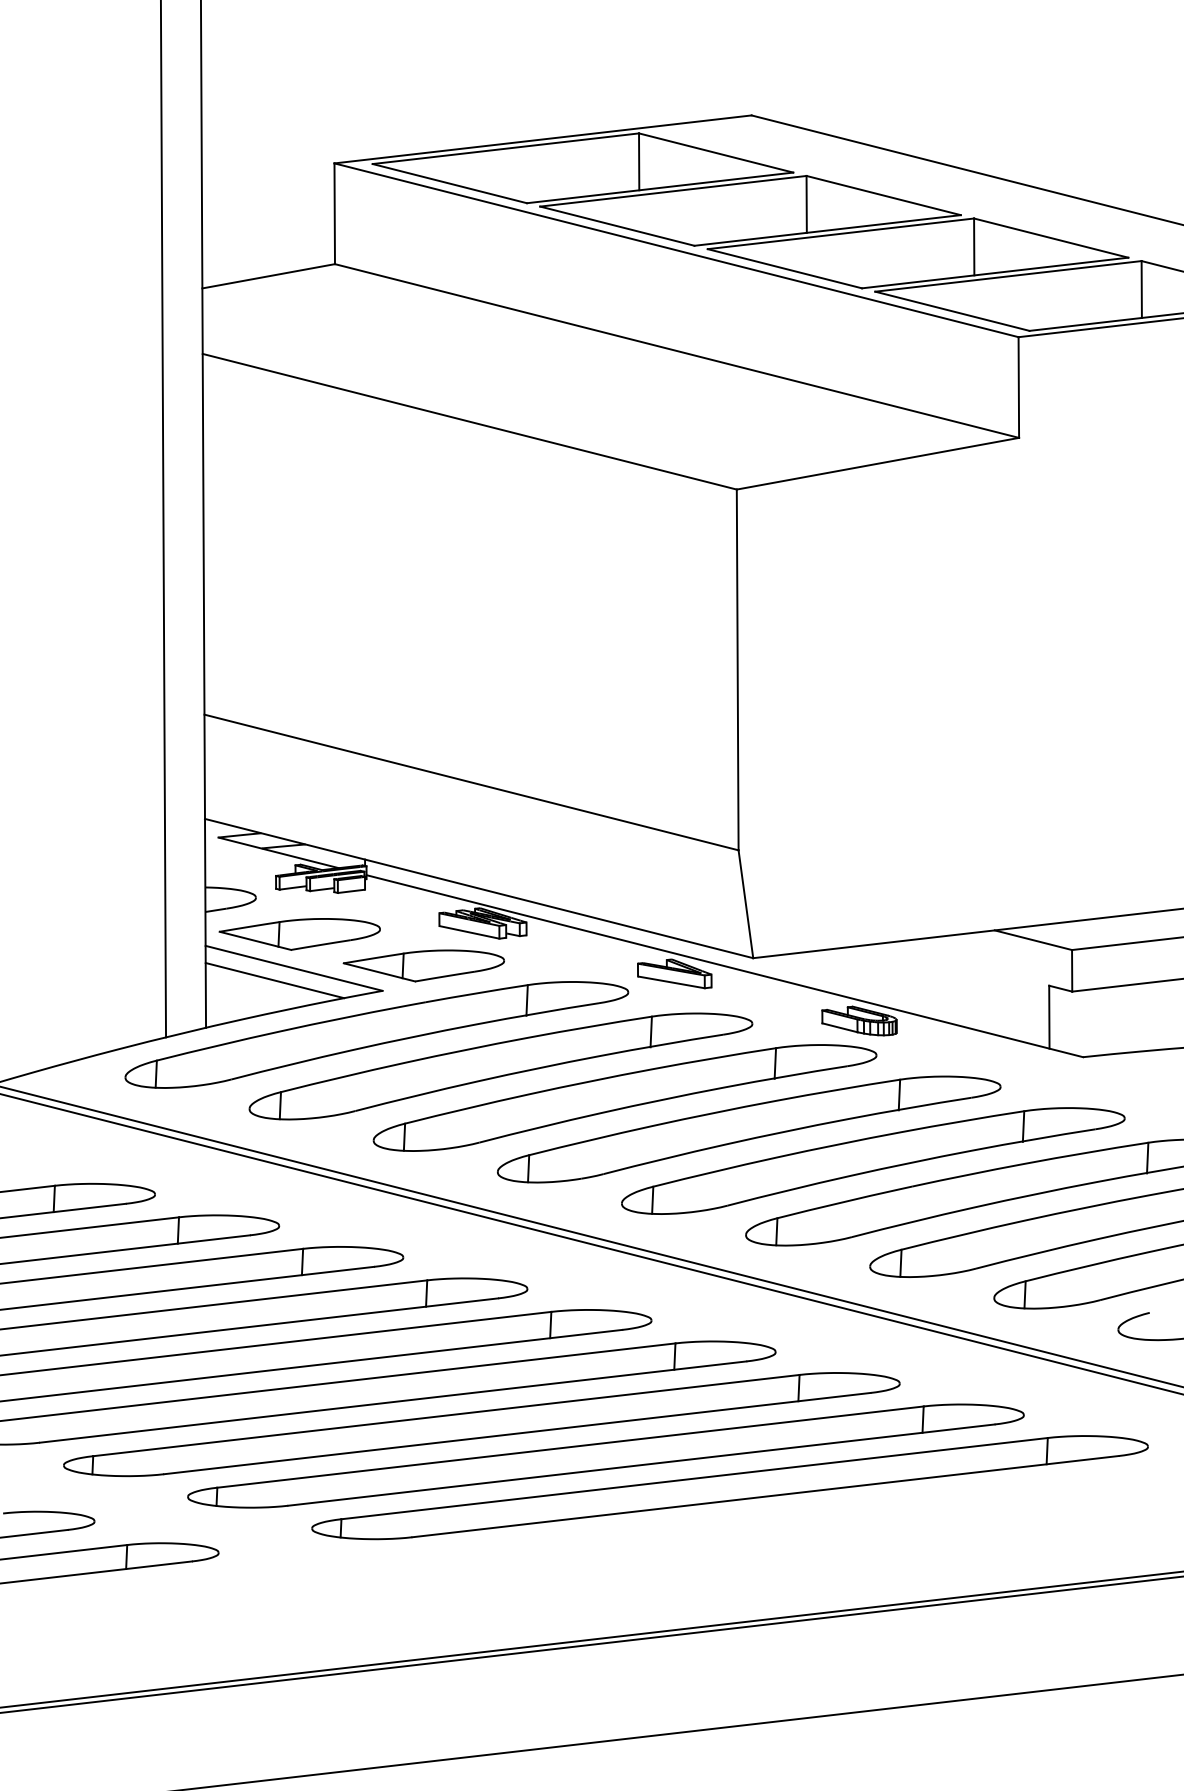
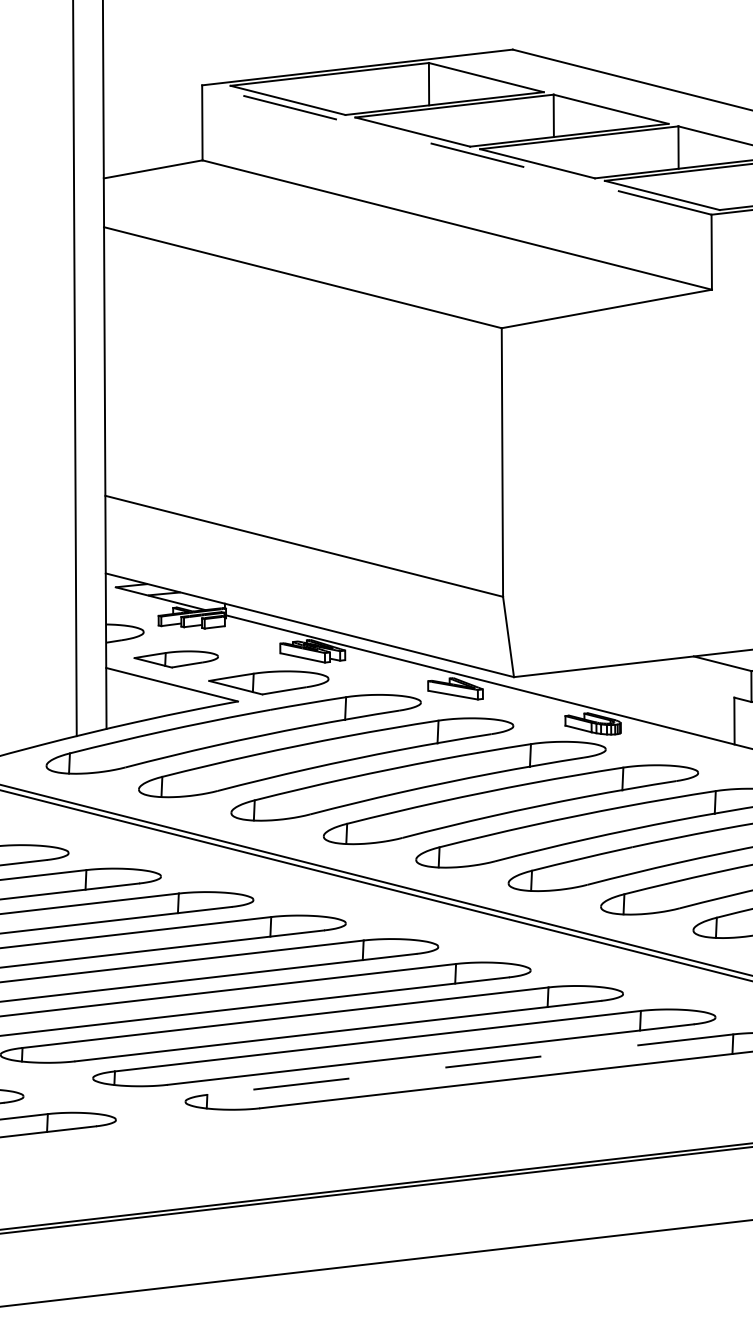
line: (676, 250) -> (456, 150), solid -> dashed
part: (299, 934) -> (176, 659), size x0.7
line: (274, 980) -> (157, 693), removed
line: (694, 1478) -> (470, 1064), solid -> dashed

